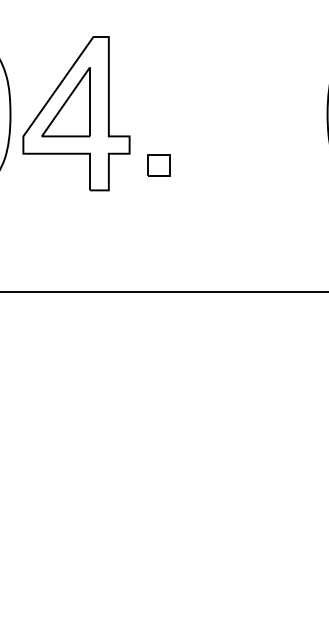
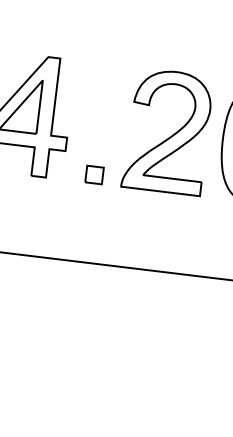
part: (261, 118) -> (171, 136), added
part: (158, 165) -> (94, 174), moved

